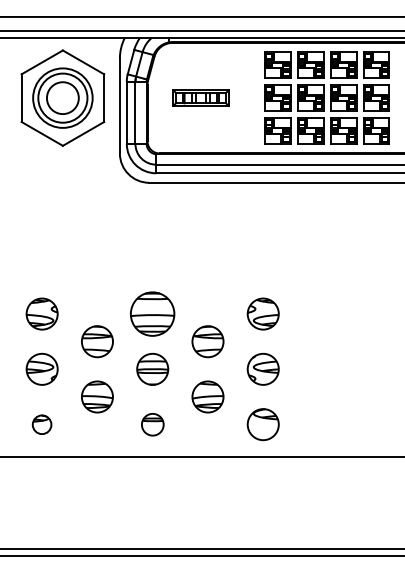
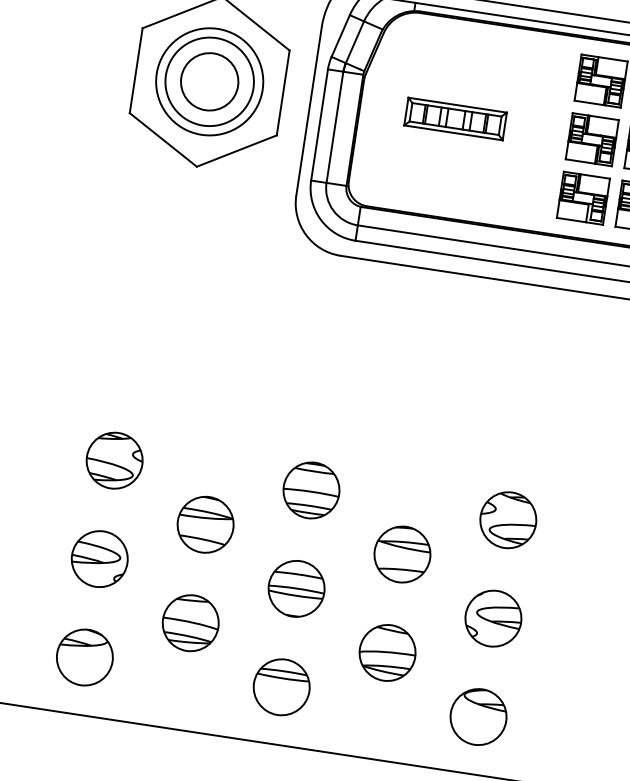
part: (152, 313) -> (311, 489), size x0.71
part: (41, 424) -> (83, 657), size x1.67
part: (152, 424) -> (281, 686), size x1.43

